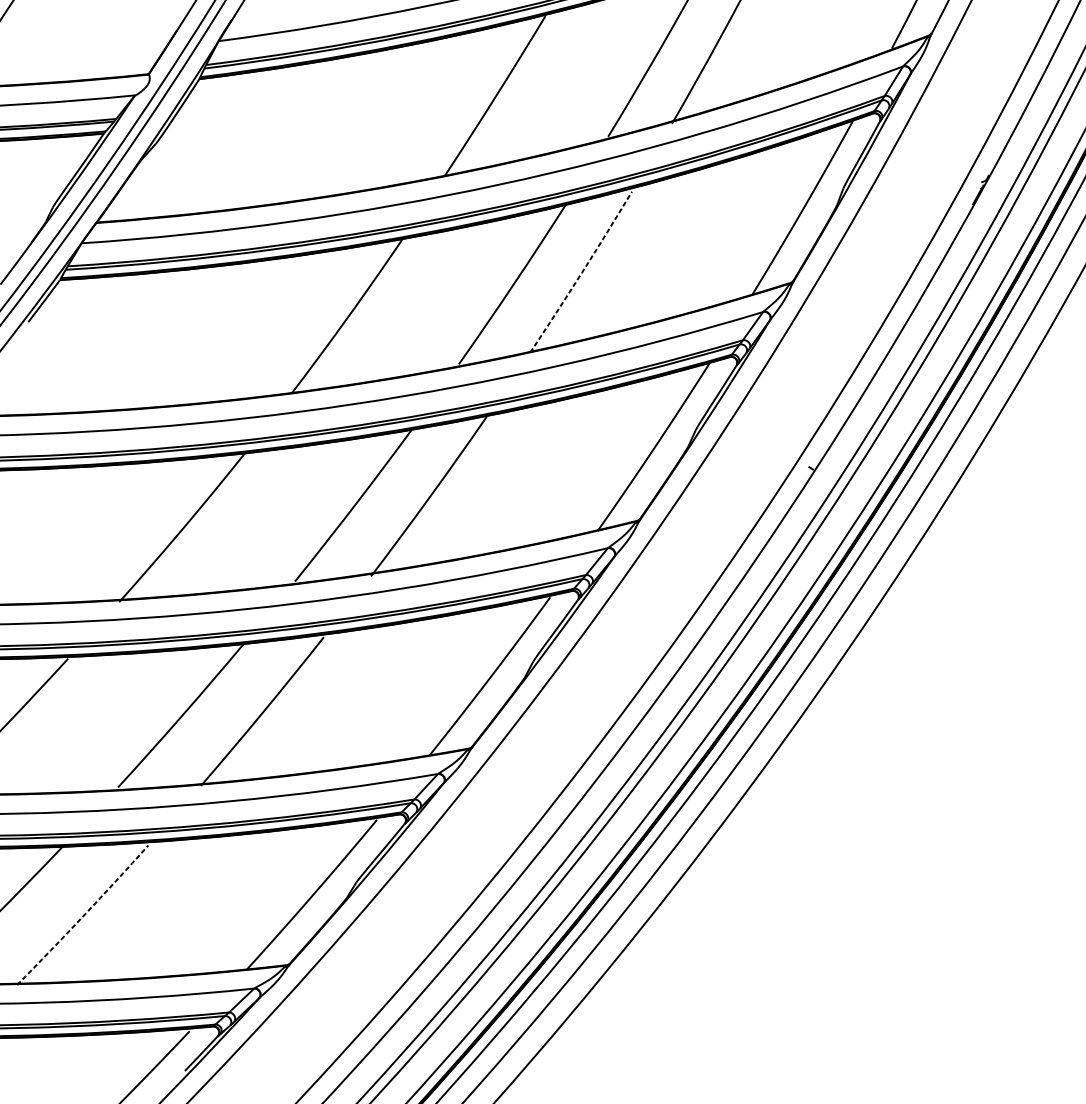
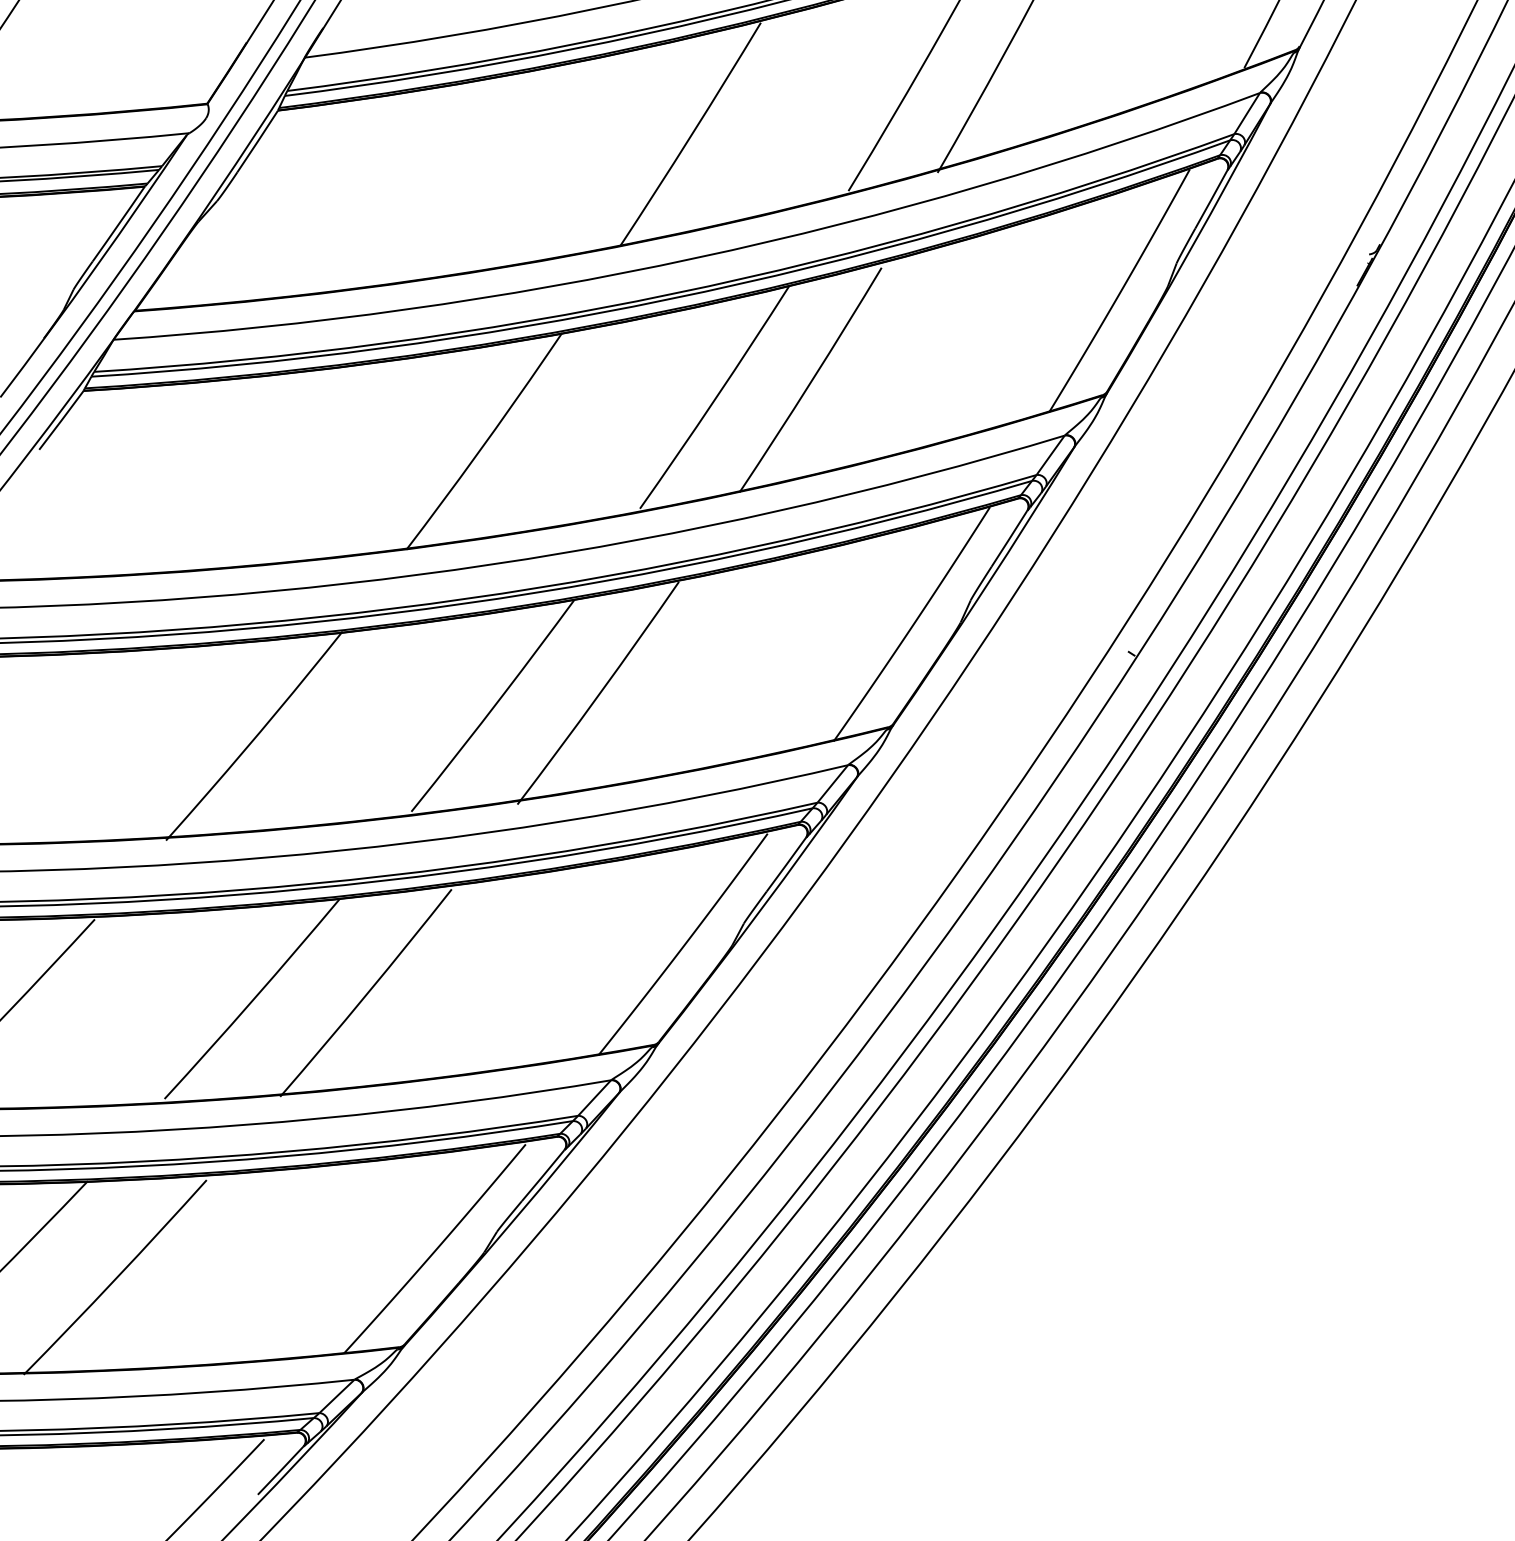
arc: (581, 272) -> (811, 380), dashed -> solid
arc: (83, 916) -> (116, 1278), dashed -> solid

